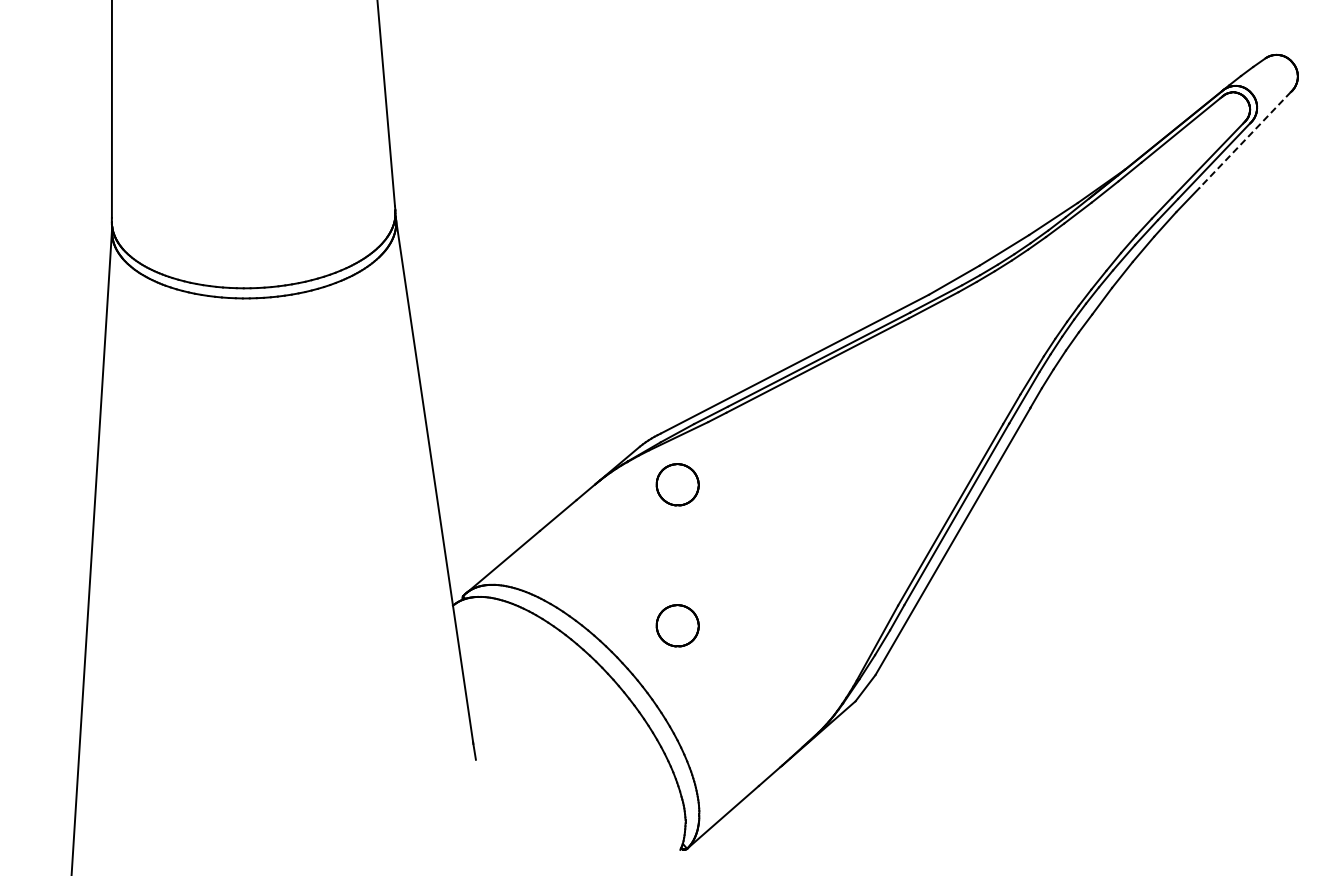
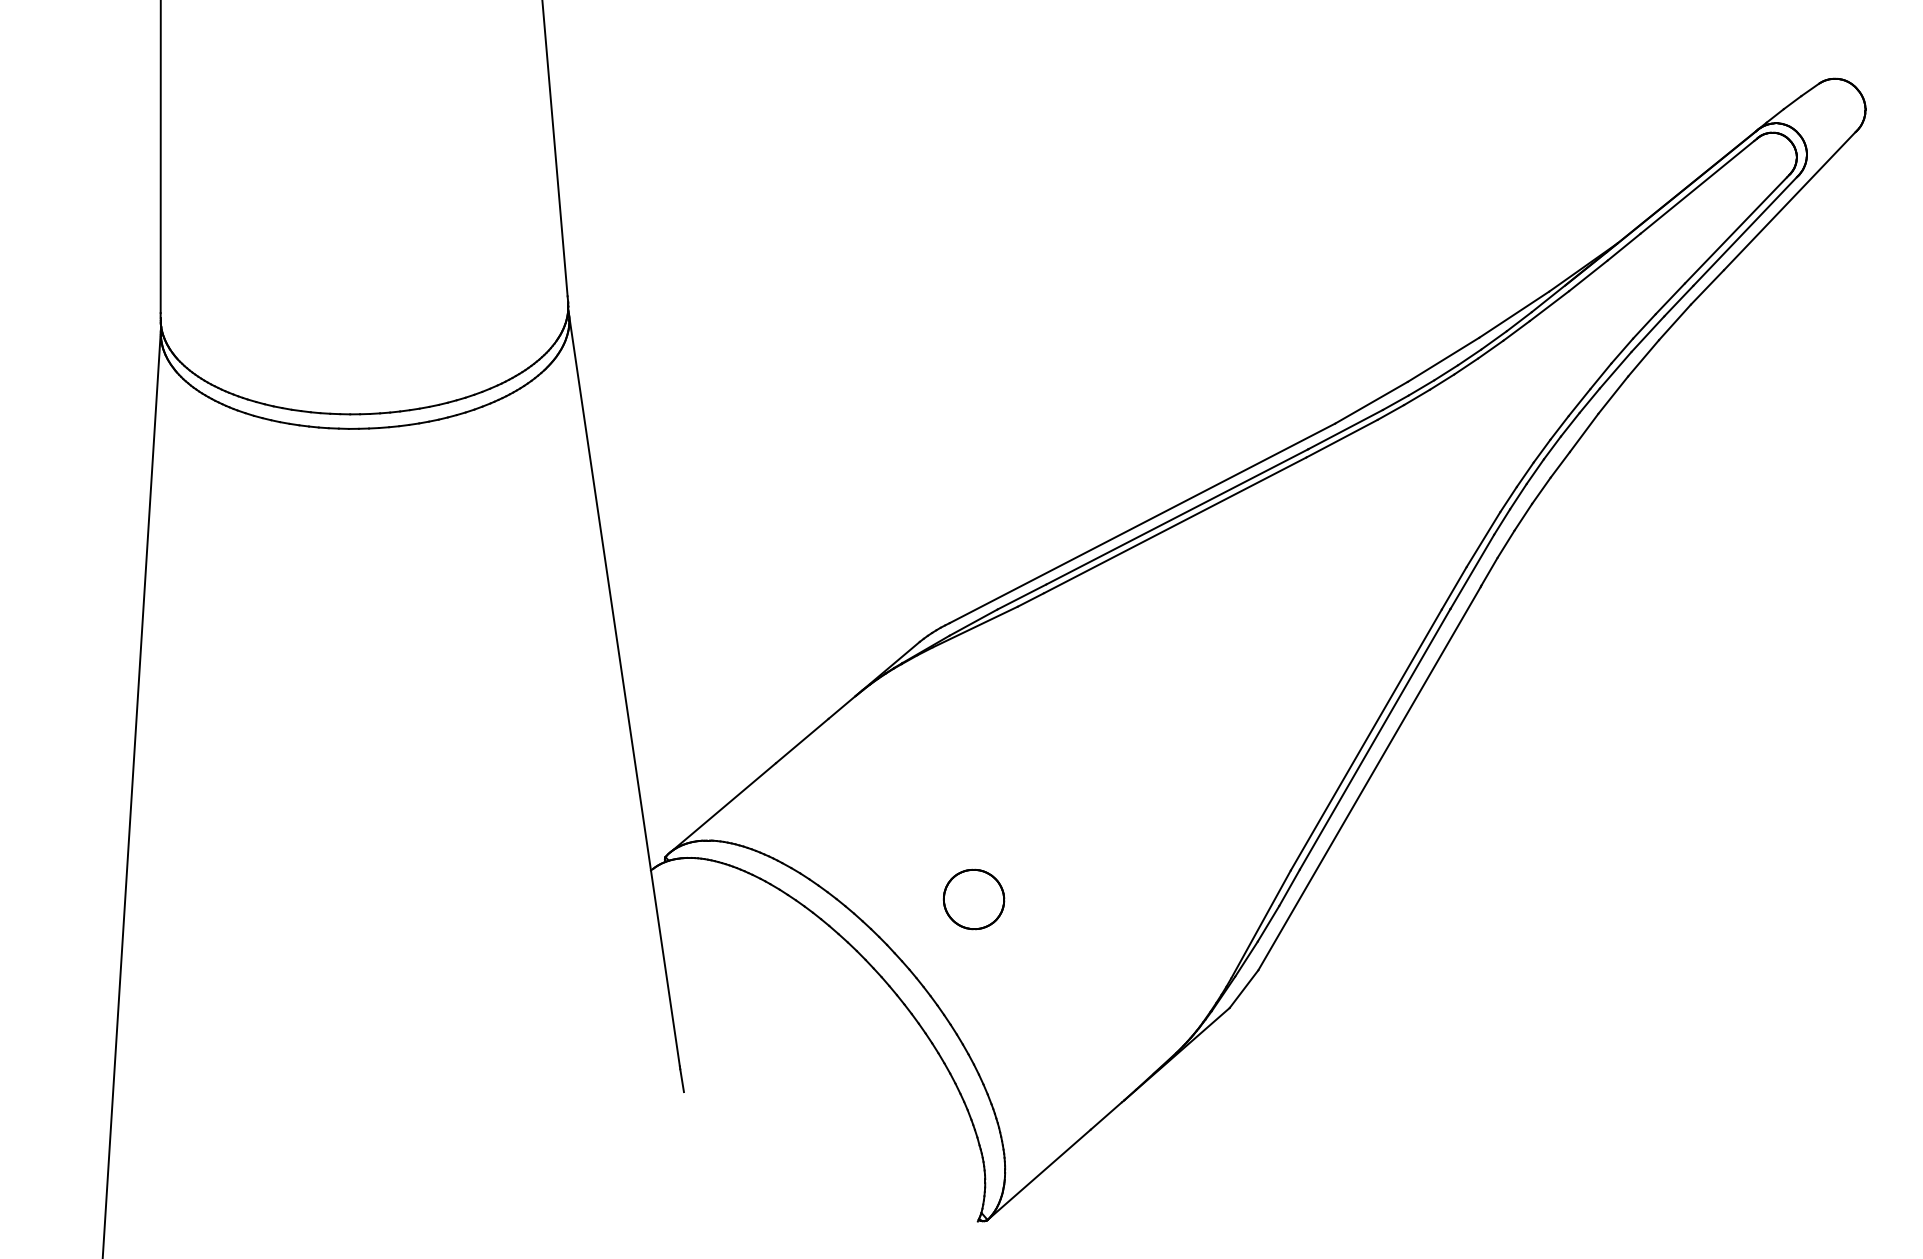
line: (1244, 140) -> (1788, 201), dashed -> solid
part: (677, 484) -> (973, 696), removed

